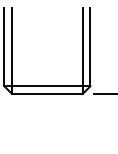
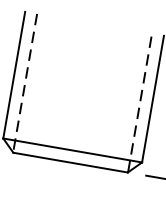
line: (11, 50) -> (24, 82), solid -> dashed
line: (82, 50) -> (139, 102), solid -> dashed

